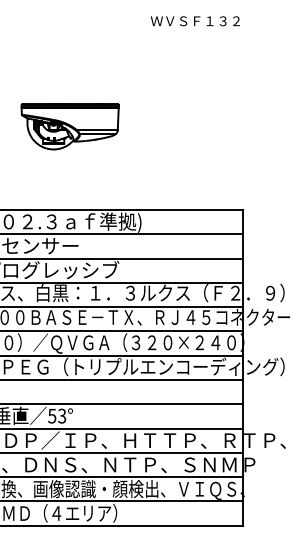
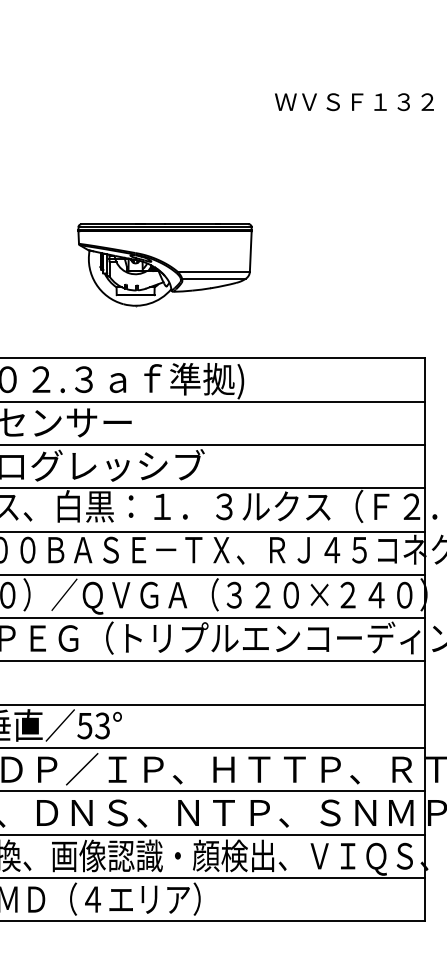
text: (194, 21) -> (352, 102), moved
part: (69, 126) -> (163, 264), moved

